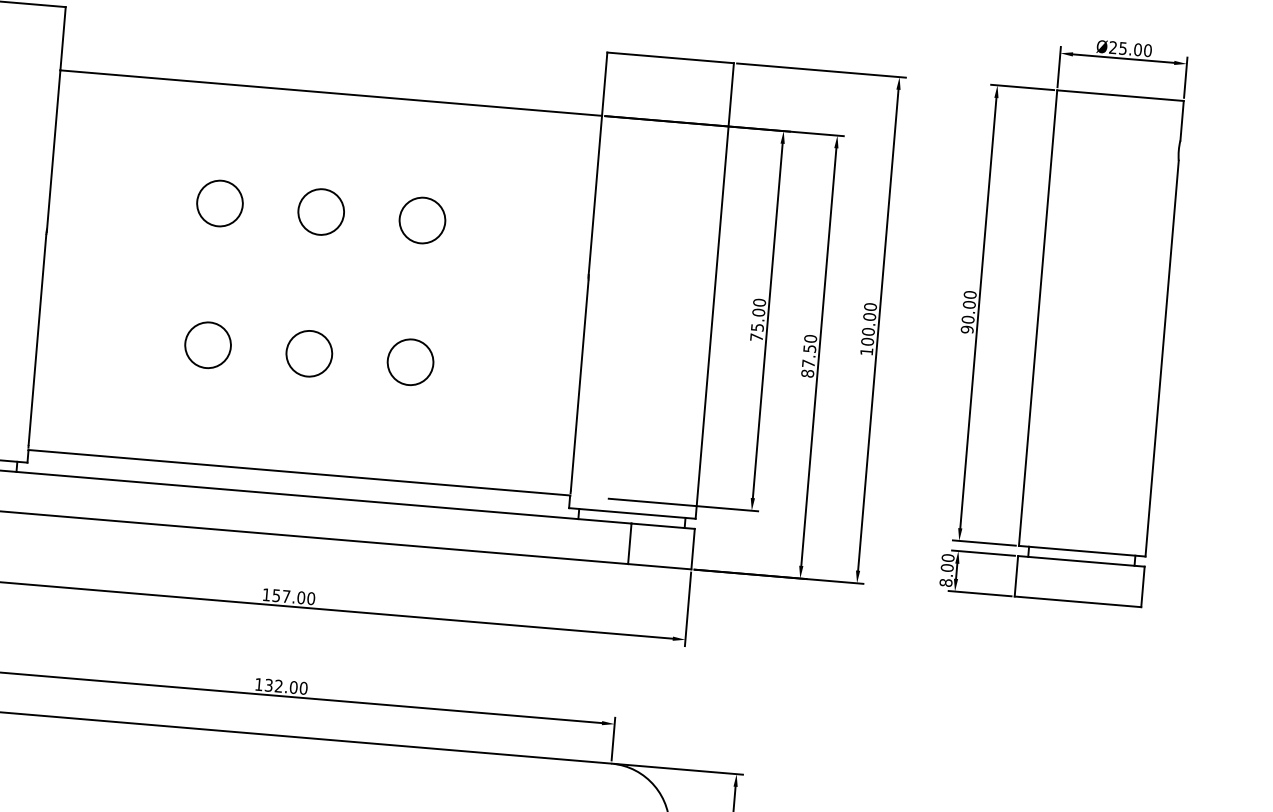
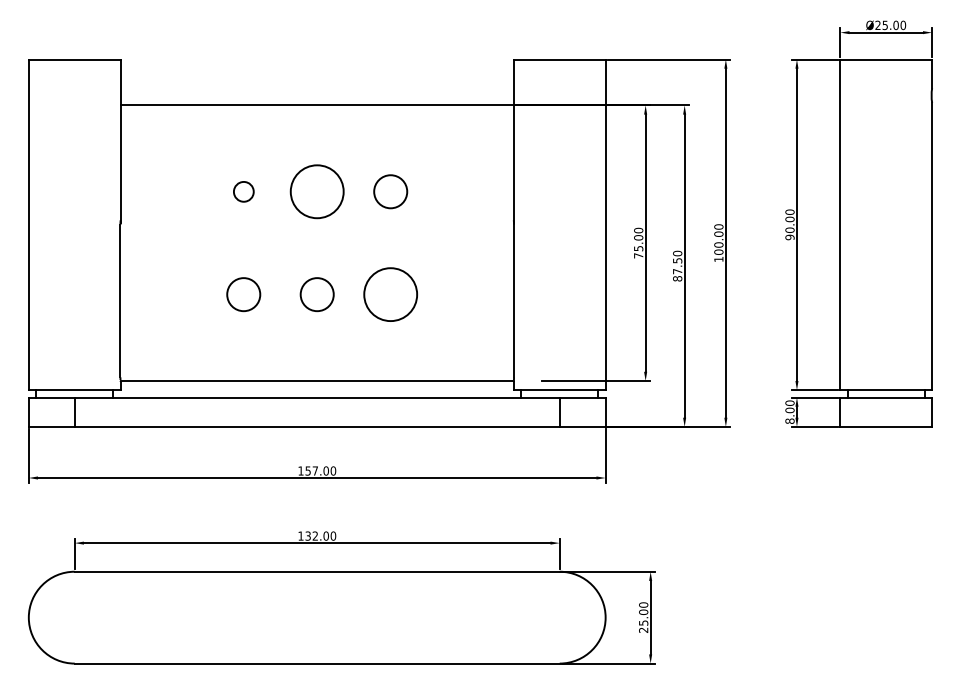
circle: (219, 203) -> (243, 191), size x0.6
circle: (320, 211) -> (316, 191), size x1.6
circle: (410, 362) -> (390, 294), size x1.6

